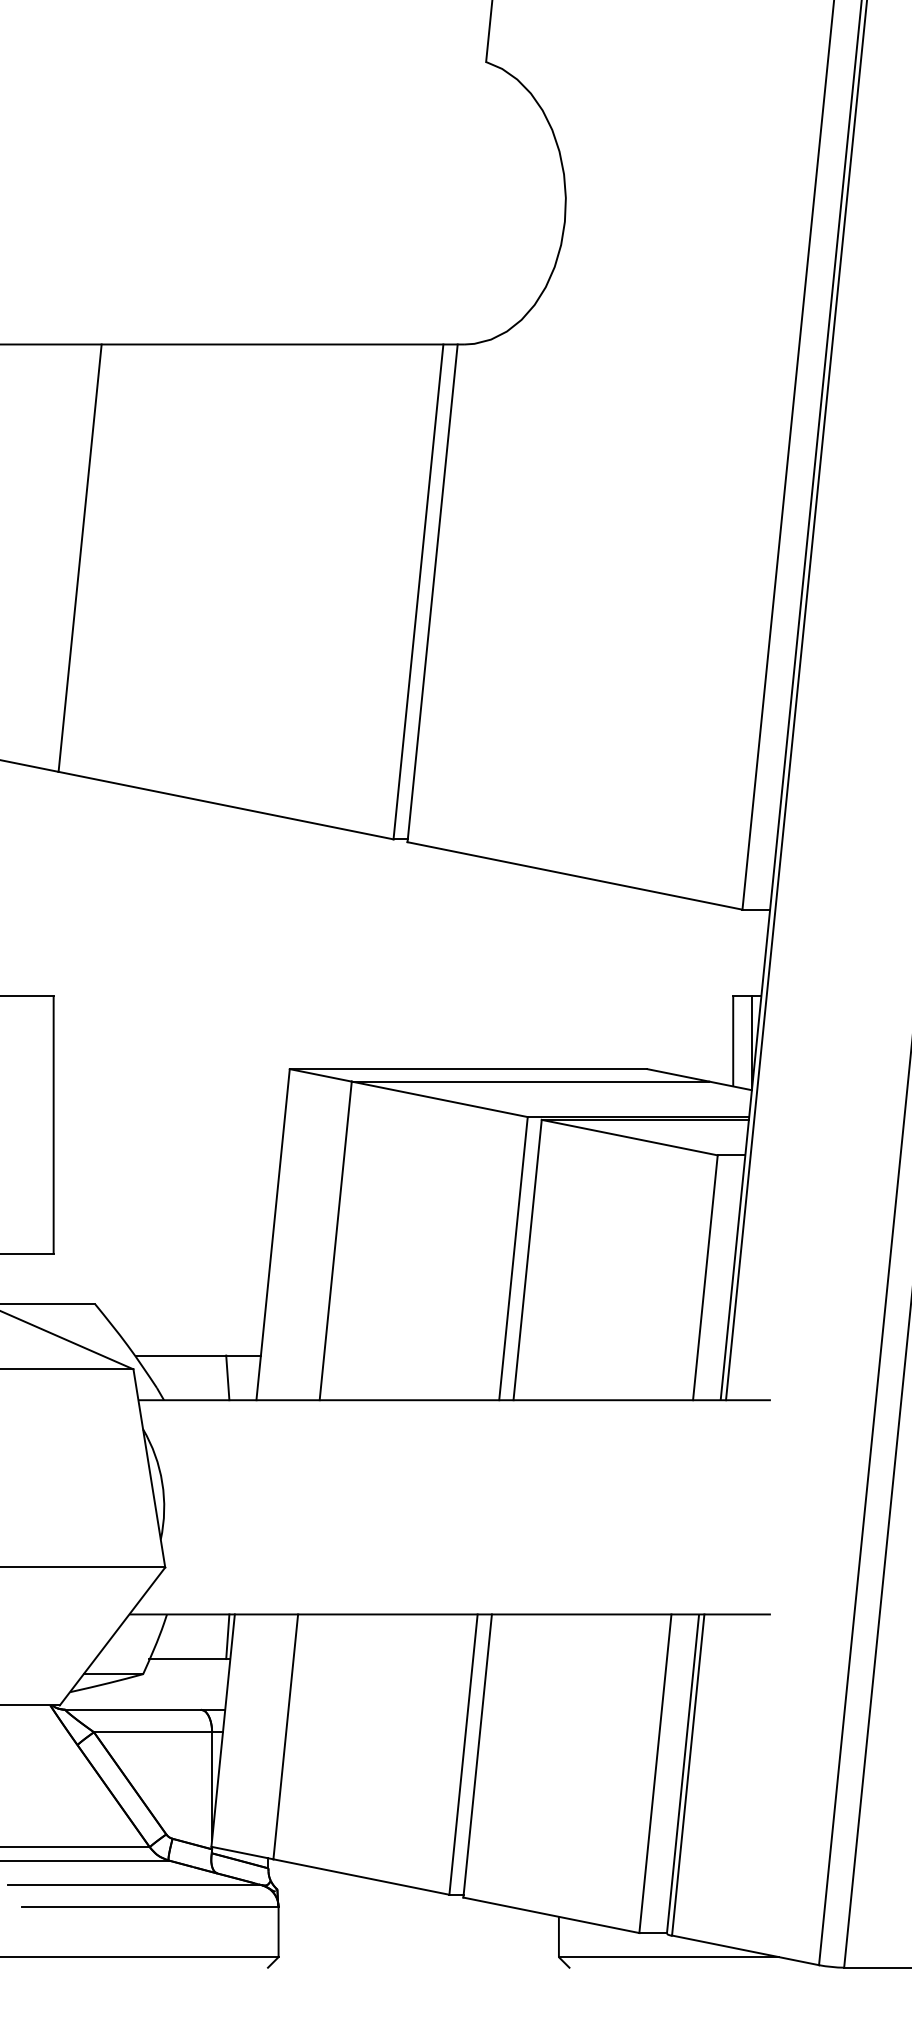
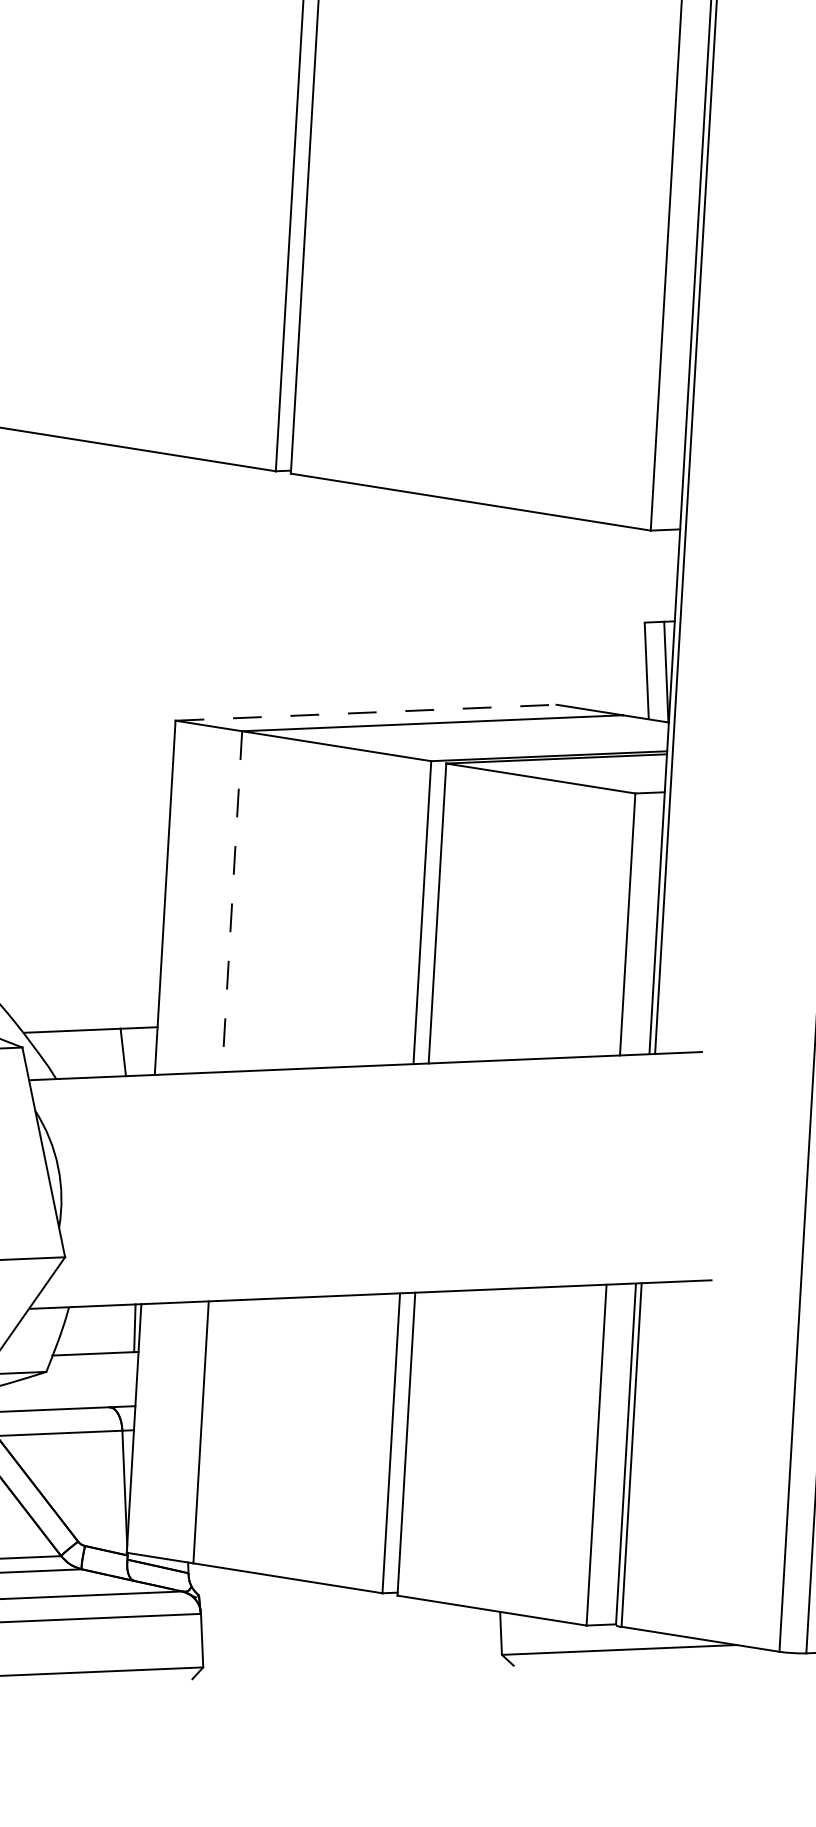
line: (468, 1069) -> (365, 713), solid -> dashed
line: (335, 1241) -> (231, 902), solid -> dashed

